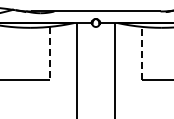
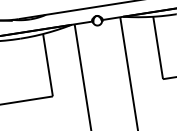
line: (142, 52) -> (158, 47), dashed -> solid
line: (49, 53) -> (48, 65), dashed -> solid

